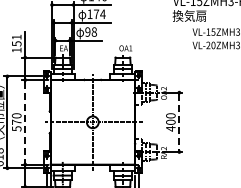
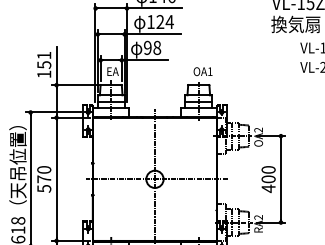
text: (96, 13) -> (160, 20), 174 -> 124
line: (25, 122) -> (56, 179), dashed -> solid
line: (179, 122) -> (281, 179), dashed -> solid

